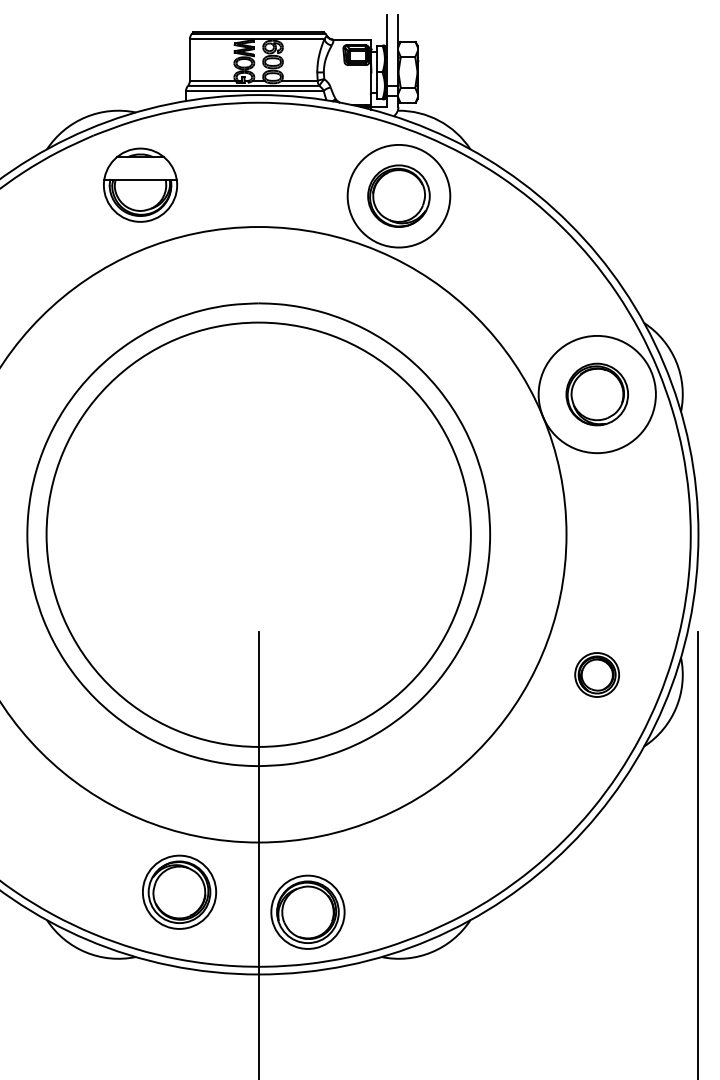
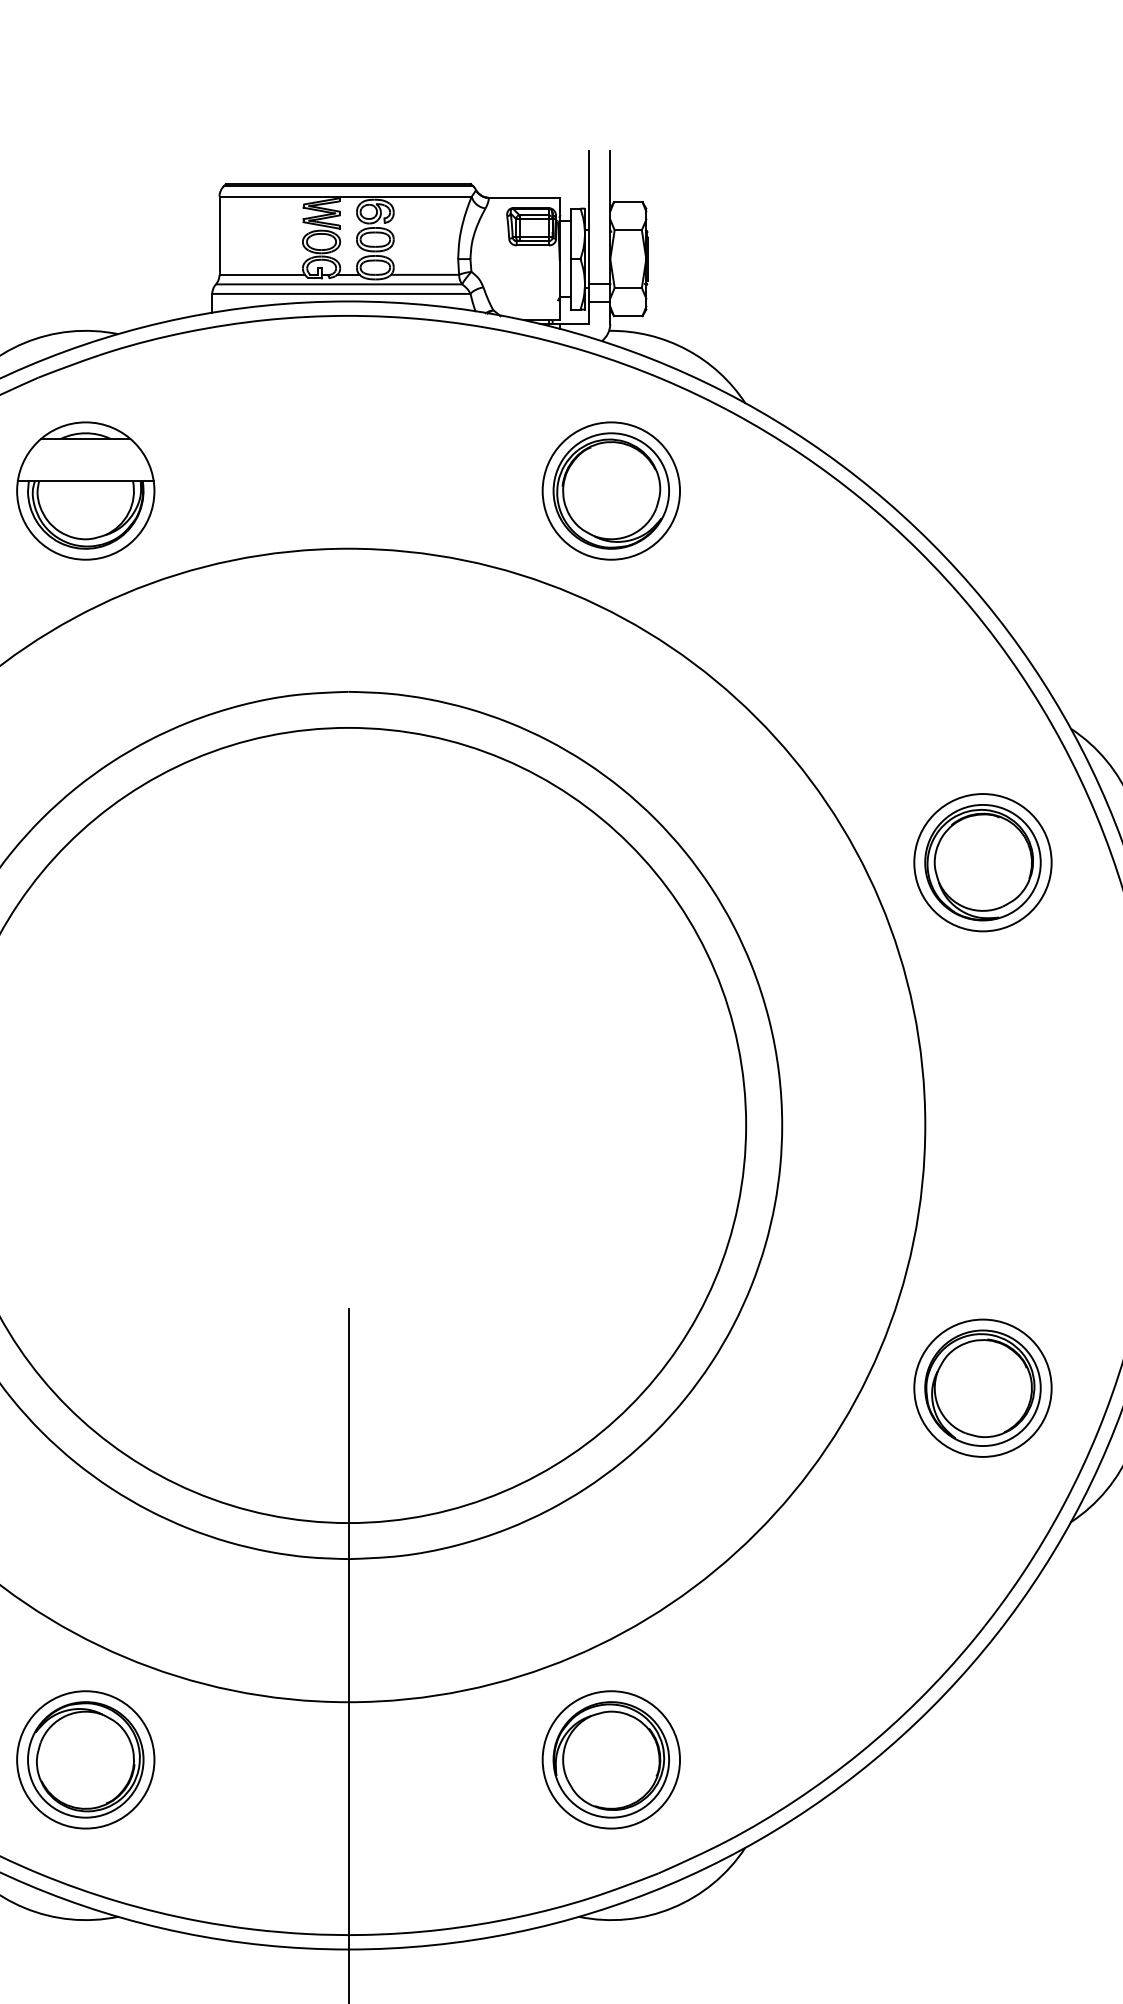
part: (140, 184) -> (85, 489), moved
circle: (398, 195) -> (610, 489), size x0.71
circle: (596, 394) -> (981, 862), size x0.62
part: (596, 674) -> (981, 1387), size x1.67
part: (179, 891) -> (85, 1758), moved
part: (307, 911) -> (610, 1758), moved

